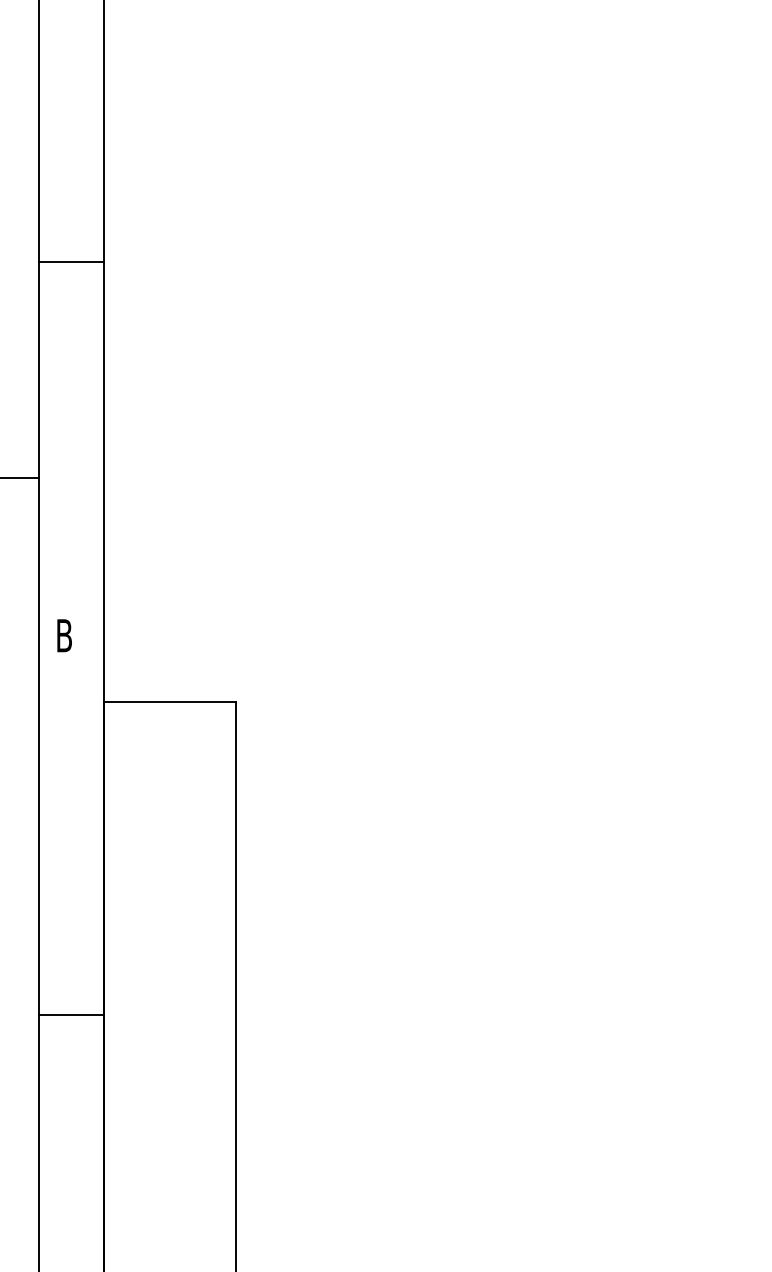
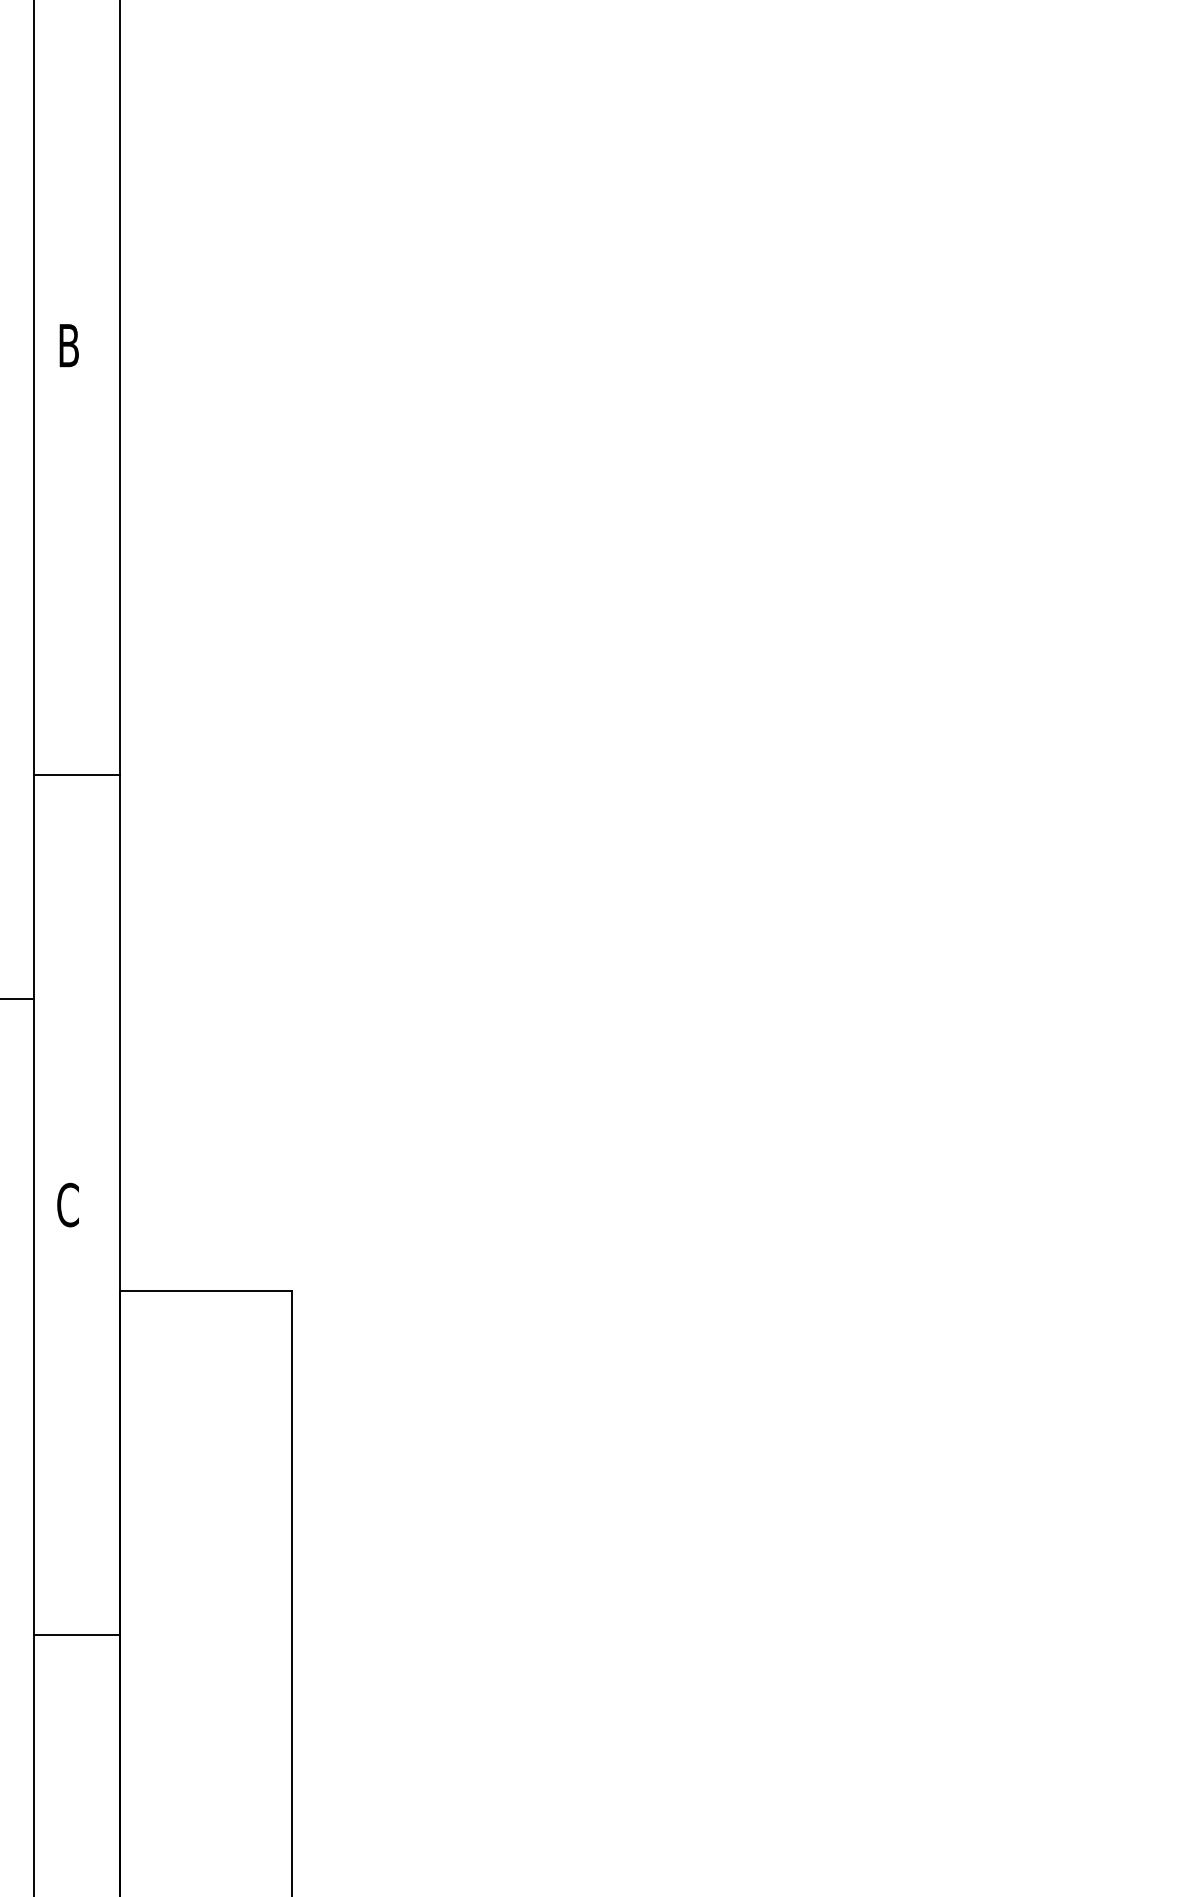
line: (71, 262) -> (77, 775), moved
text: (64, 635) -> (67, 1204), B -> C
line: (71, 1014) -> (77, 1634), moved

